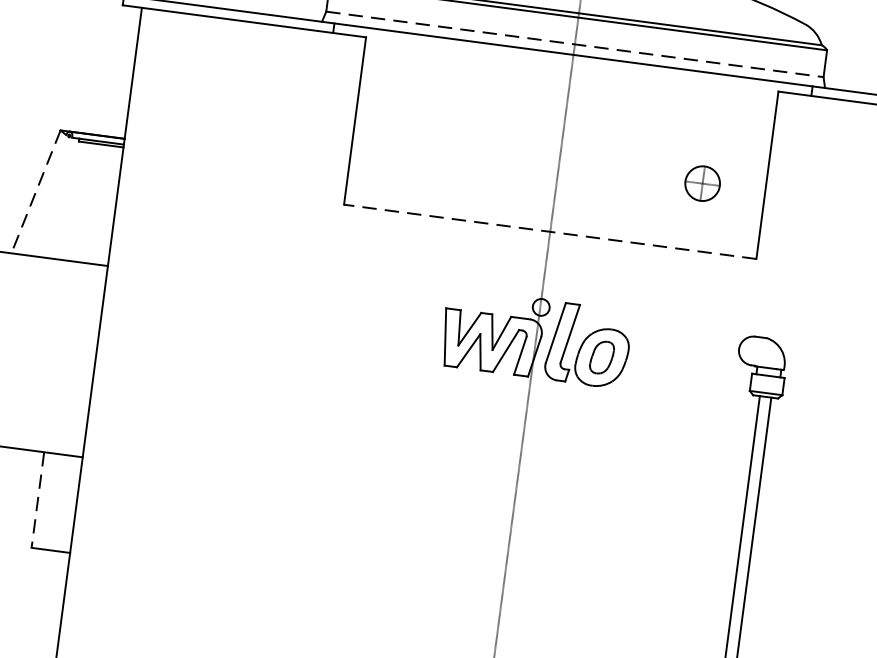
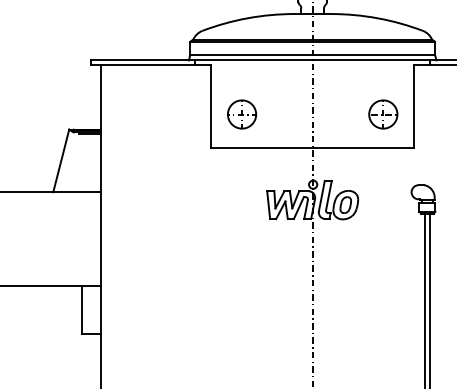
line: (576, 45) -> (313, 55), dashed -> solid
part: (416, 145) -> (242, 114), added
part: (702, 183) -> (383, 114), size x1.67
line: (36, 193) -> (61, 161), dashed -> solid
line: (549, 231) -> (312, 147), dashed -> solid
line: (37, 500) -> (81, 310), dashed -> solid

